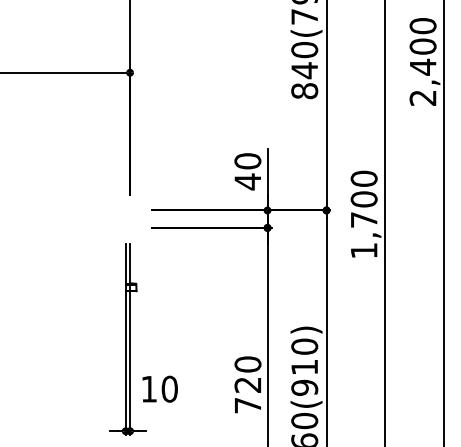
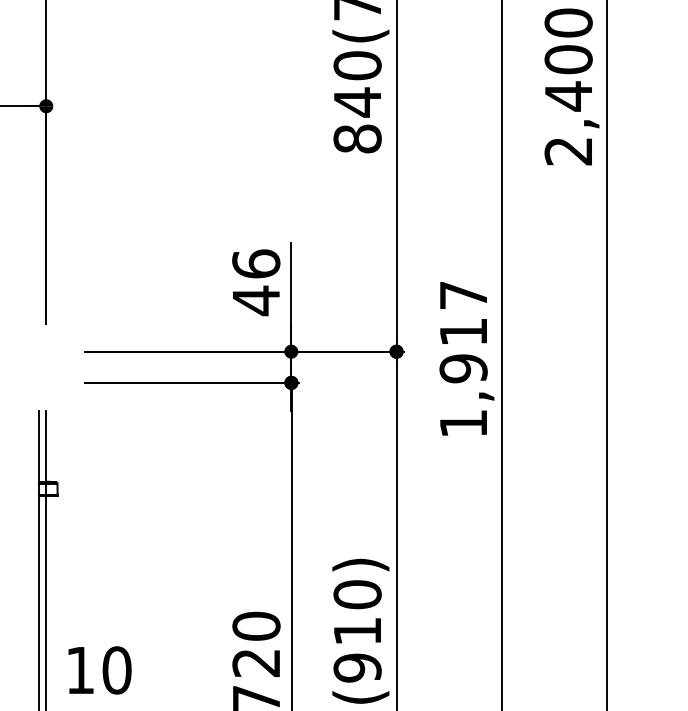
text: (247, 161) -> (255, 264), 40 -> 46
text: (363, 199) -> (462, 332), 1,700 -> 1,917

